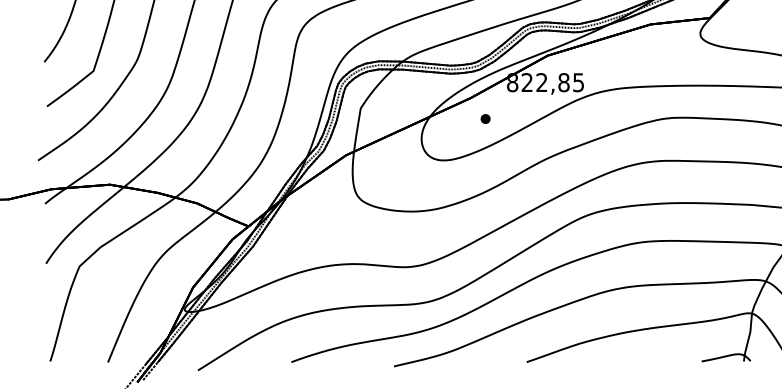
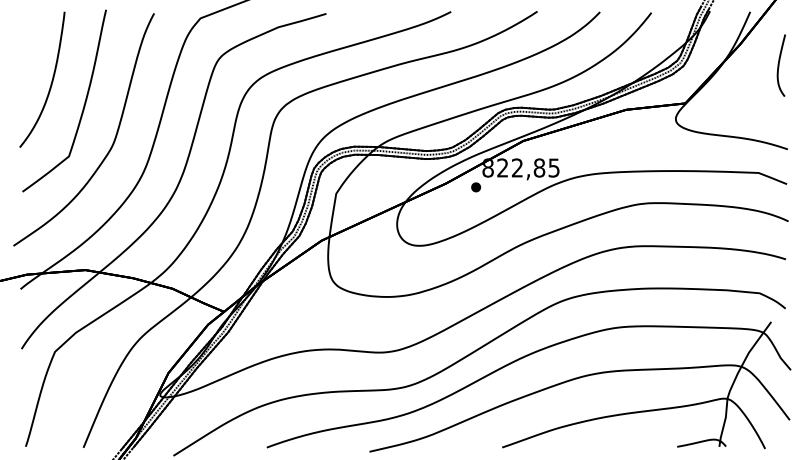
part: (485, 119) -> (475, 187), moved

